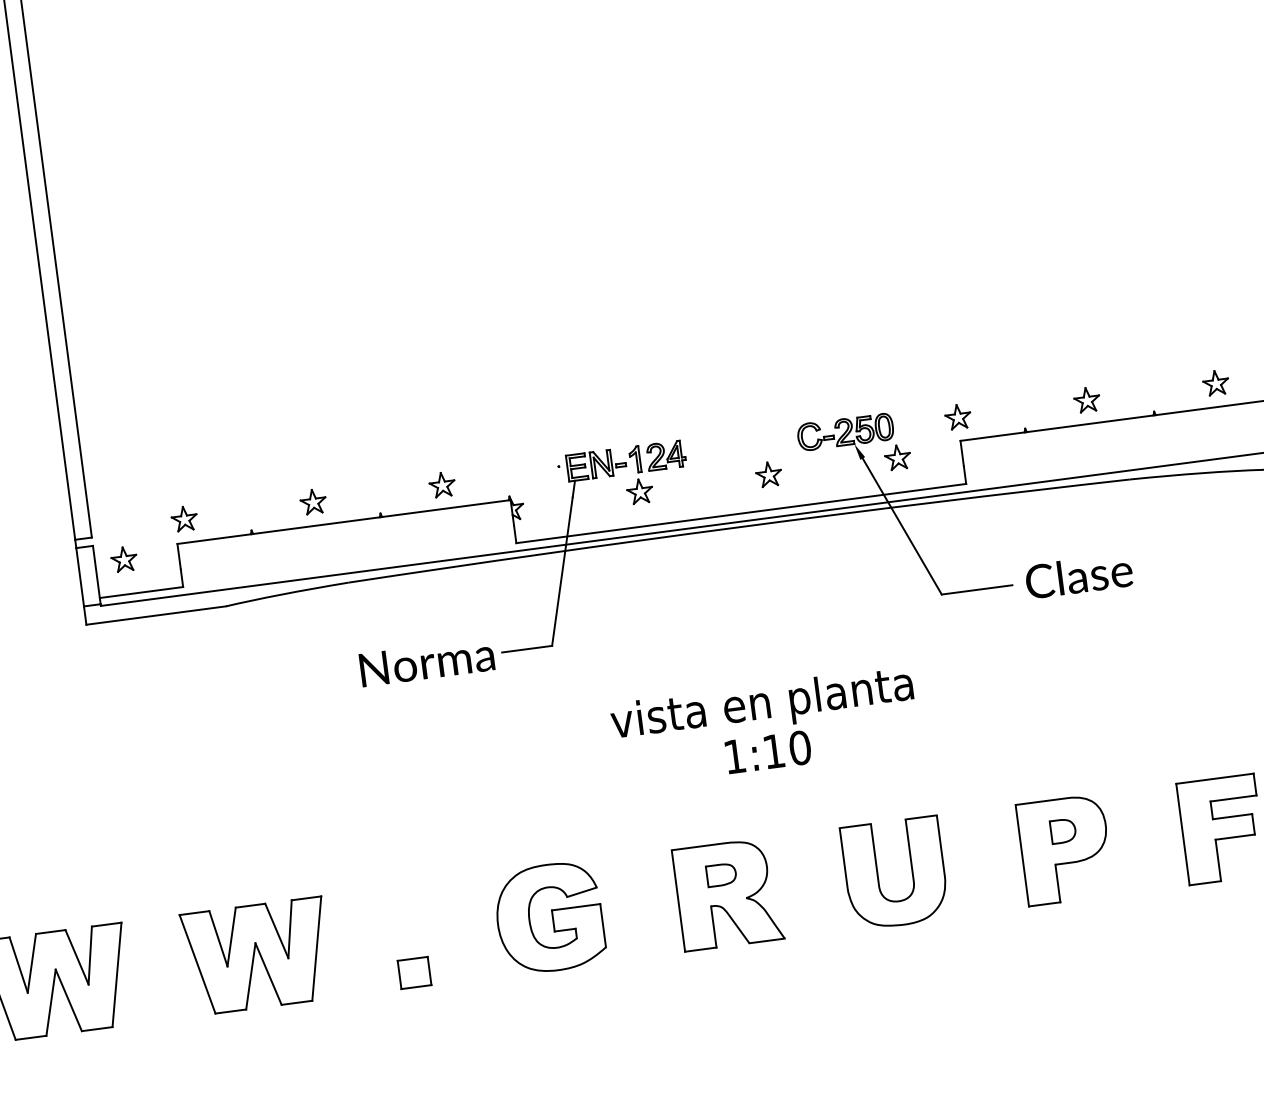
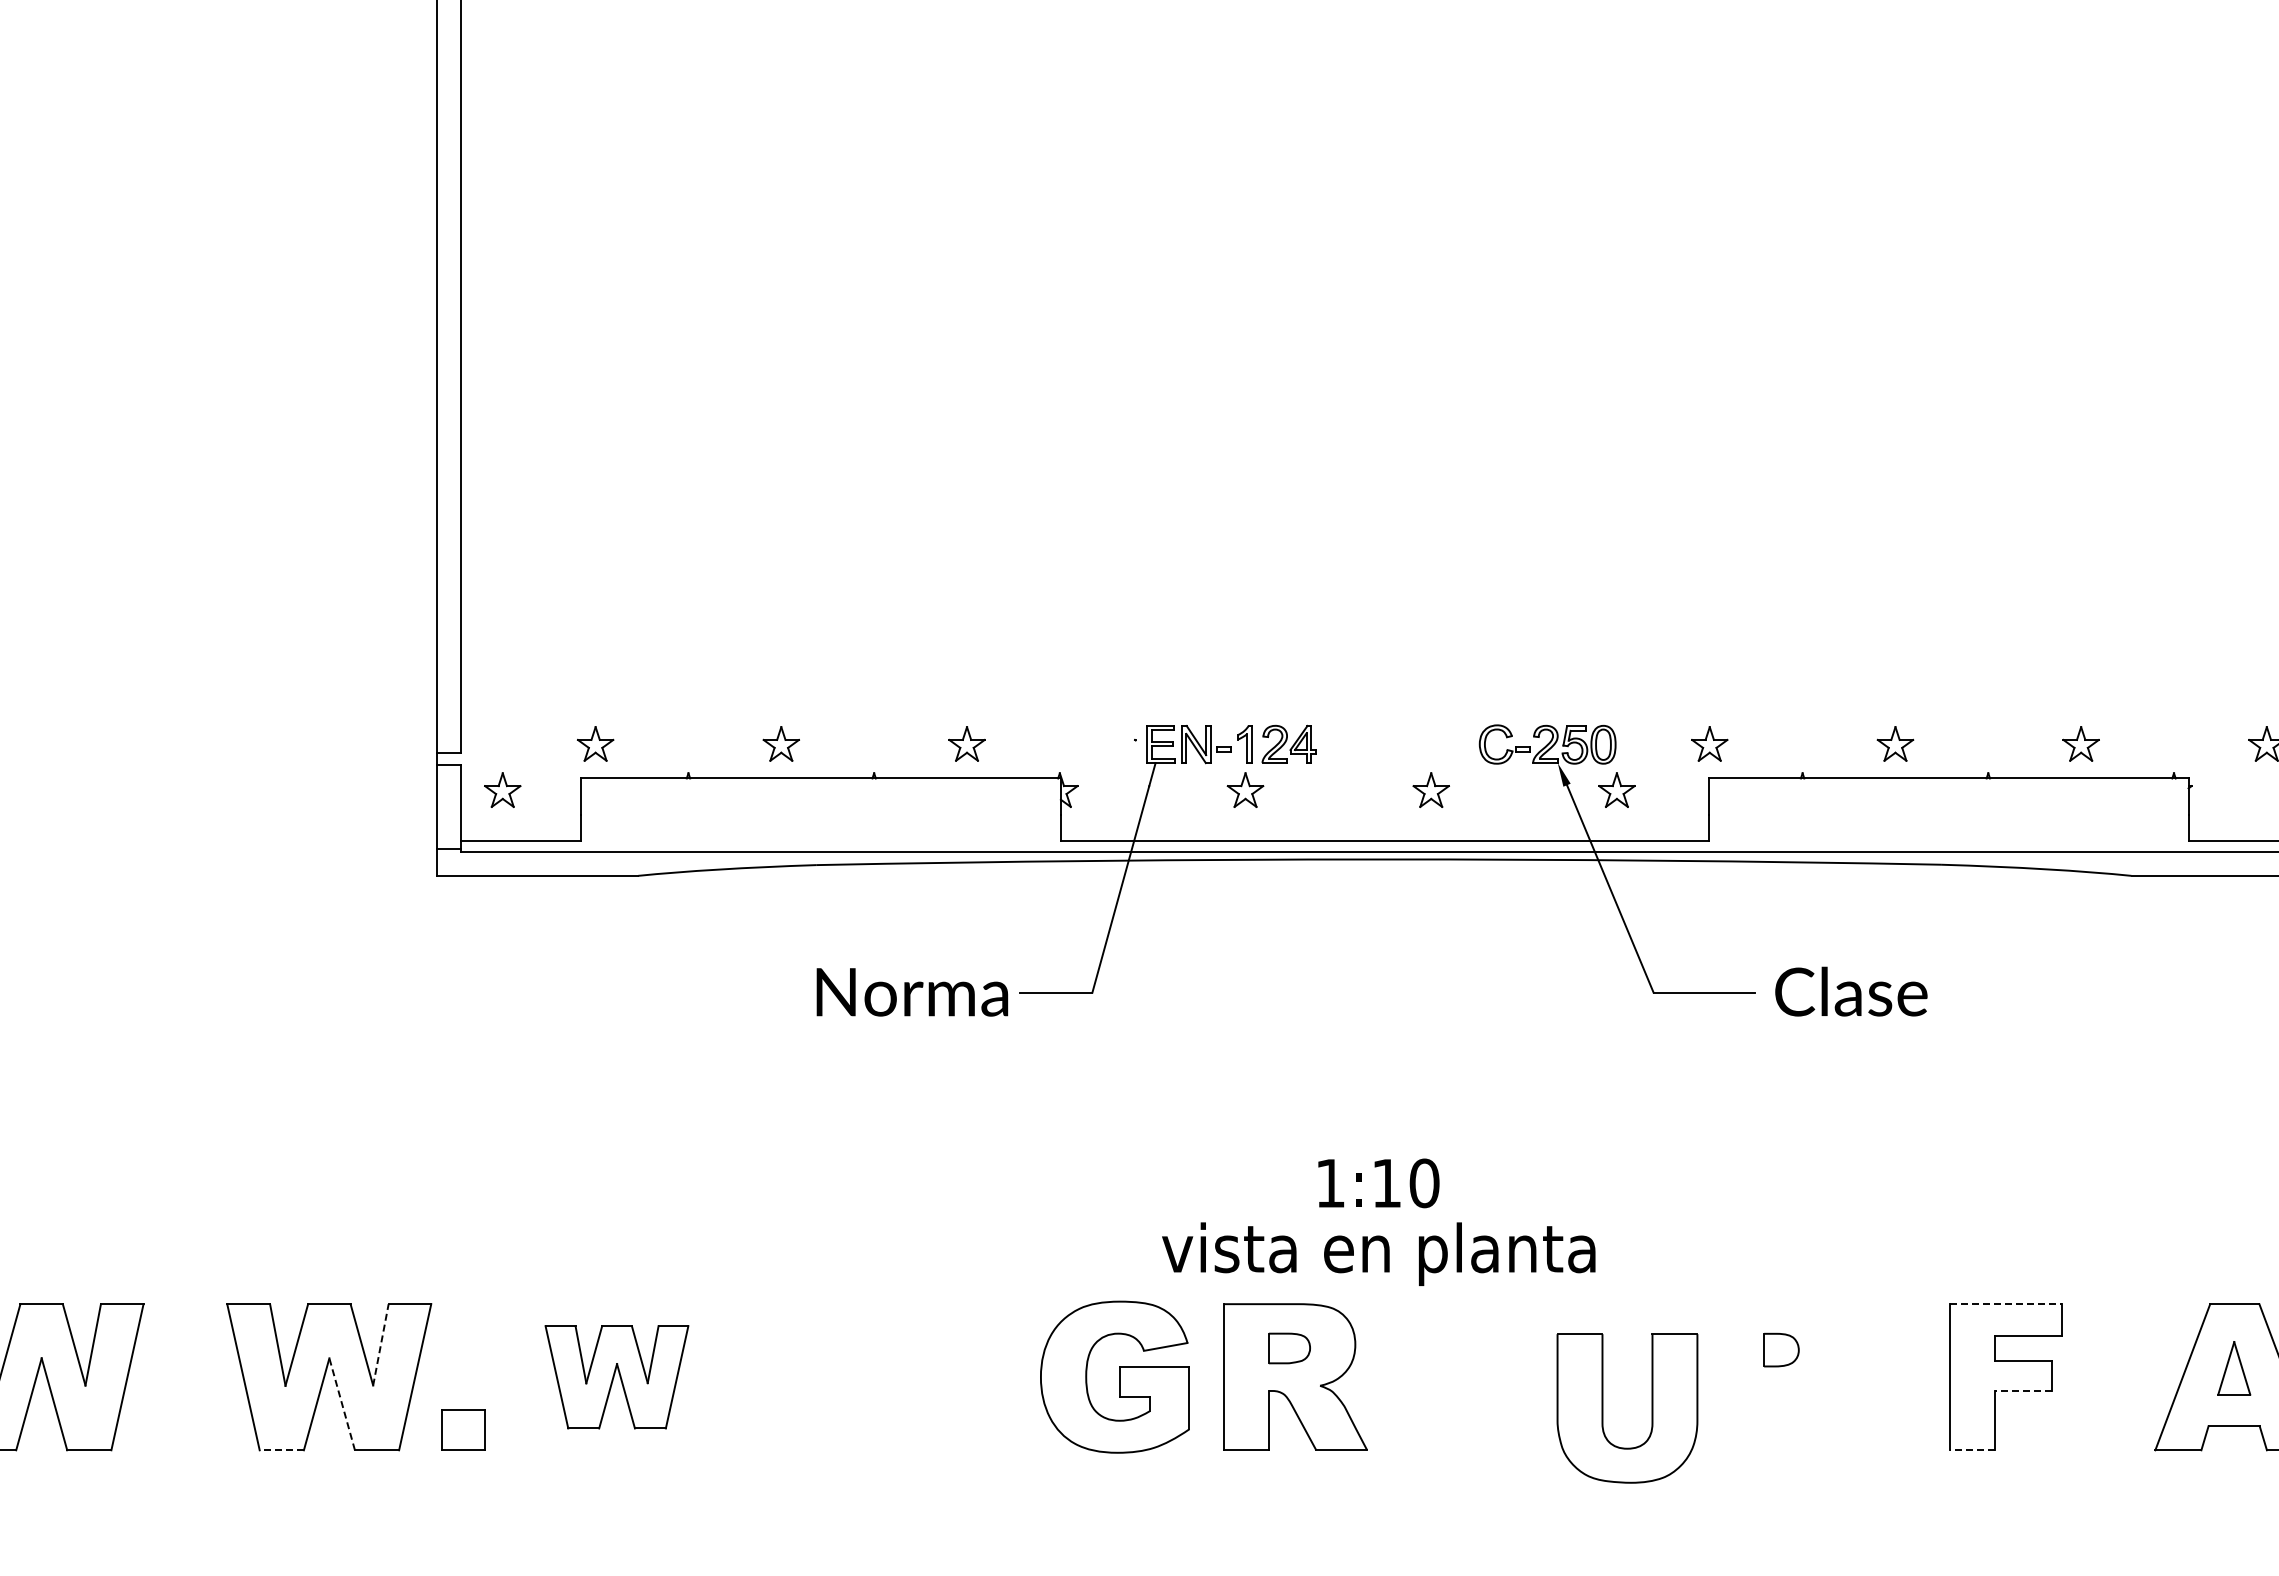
text: (762, 705) -> (1378, 1253), moved
line: (1214, 779) -> (2005, 1304), solid -> dashed
line: (1235, 837) -> (2023, 1390), solid -> dashed
part: (1065, 849) -> (1780, 1376), removed
part: (878, 875) -> (1603, 1408), moved
line: (1205, 883) -> (1972, 1450), solid -> dashed
part: (549, 917) -> (1114, 1376), moved
line: (90, 955) -> (381, 1344), solid -> dashed
part: (256, 956) -> (616, 1377), size x0.7
part: (414, 972) -> (463, 1429), moved
line: (69, 1000) -> (342, 1404), solid -> dashed
line: (30, 1038) -> (281, 1450), solid -> dashed

